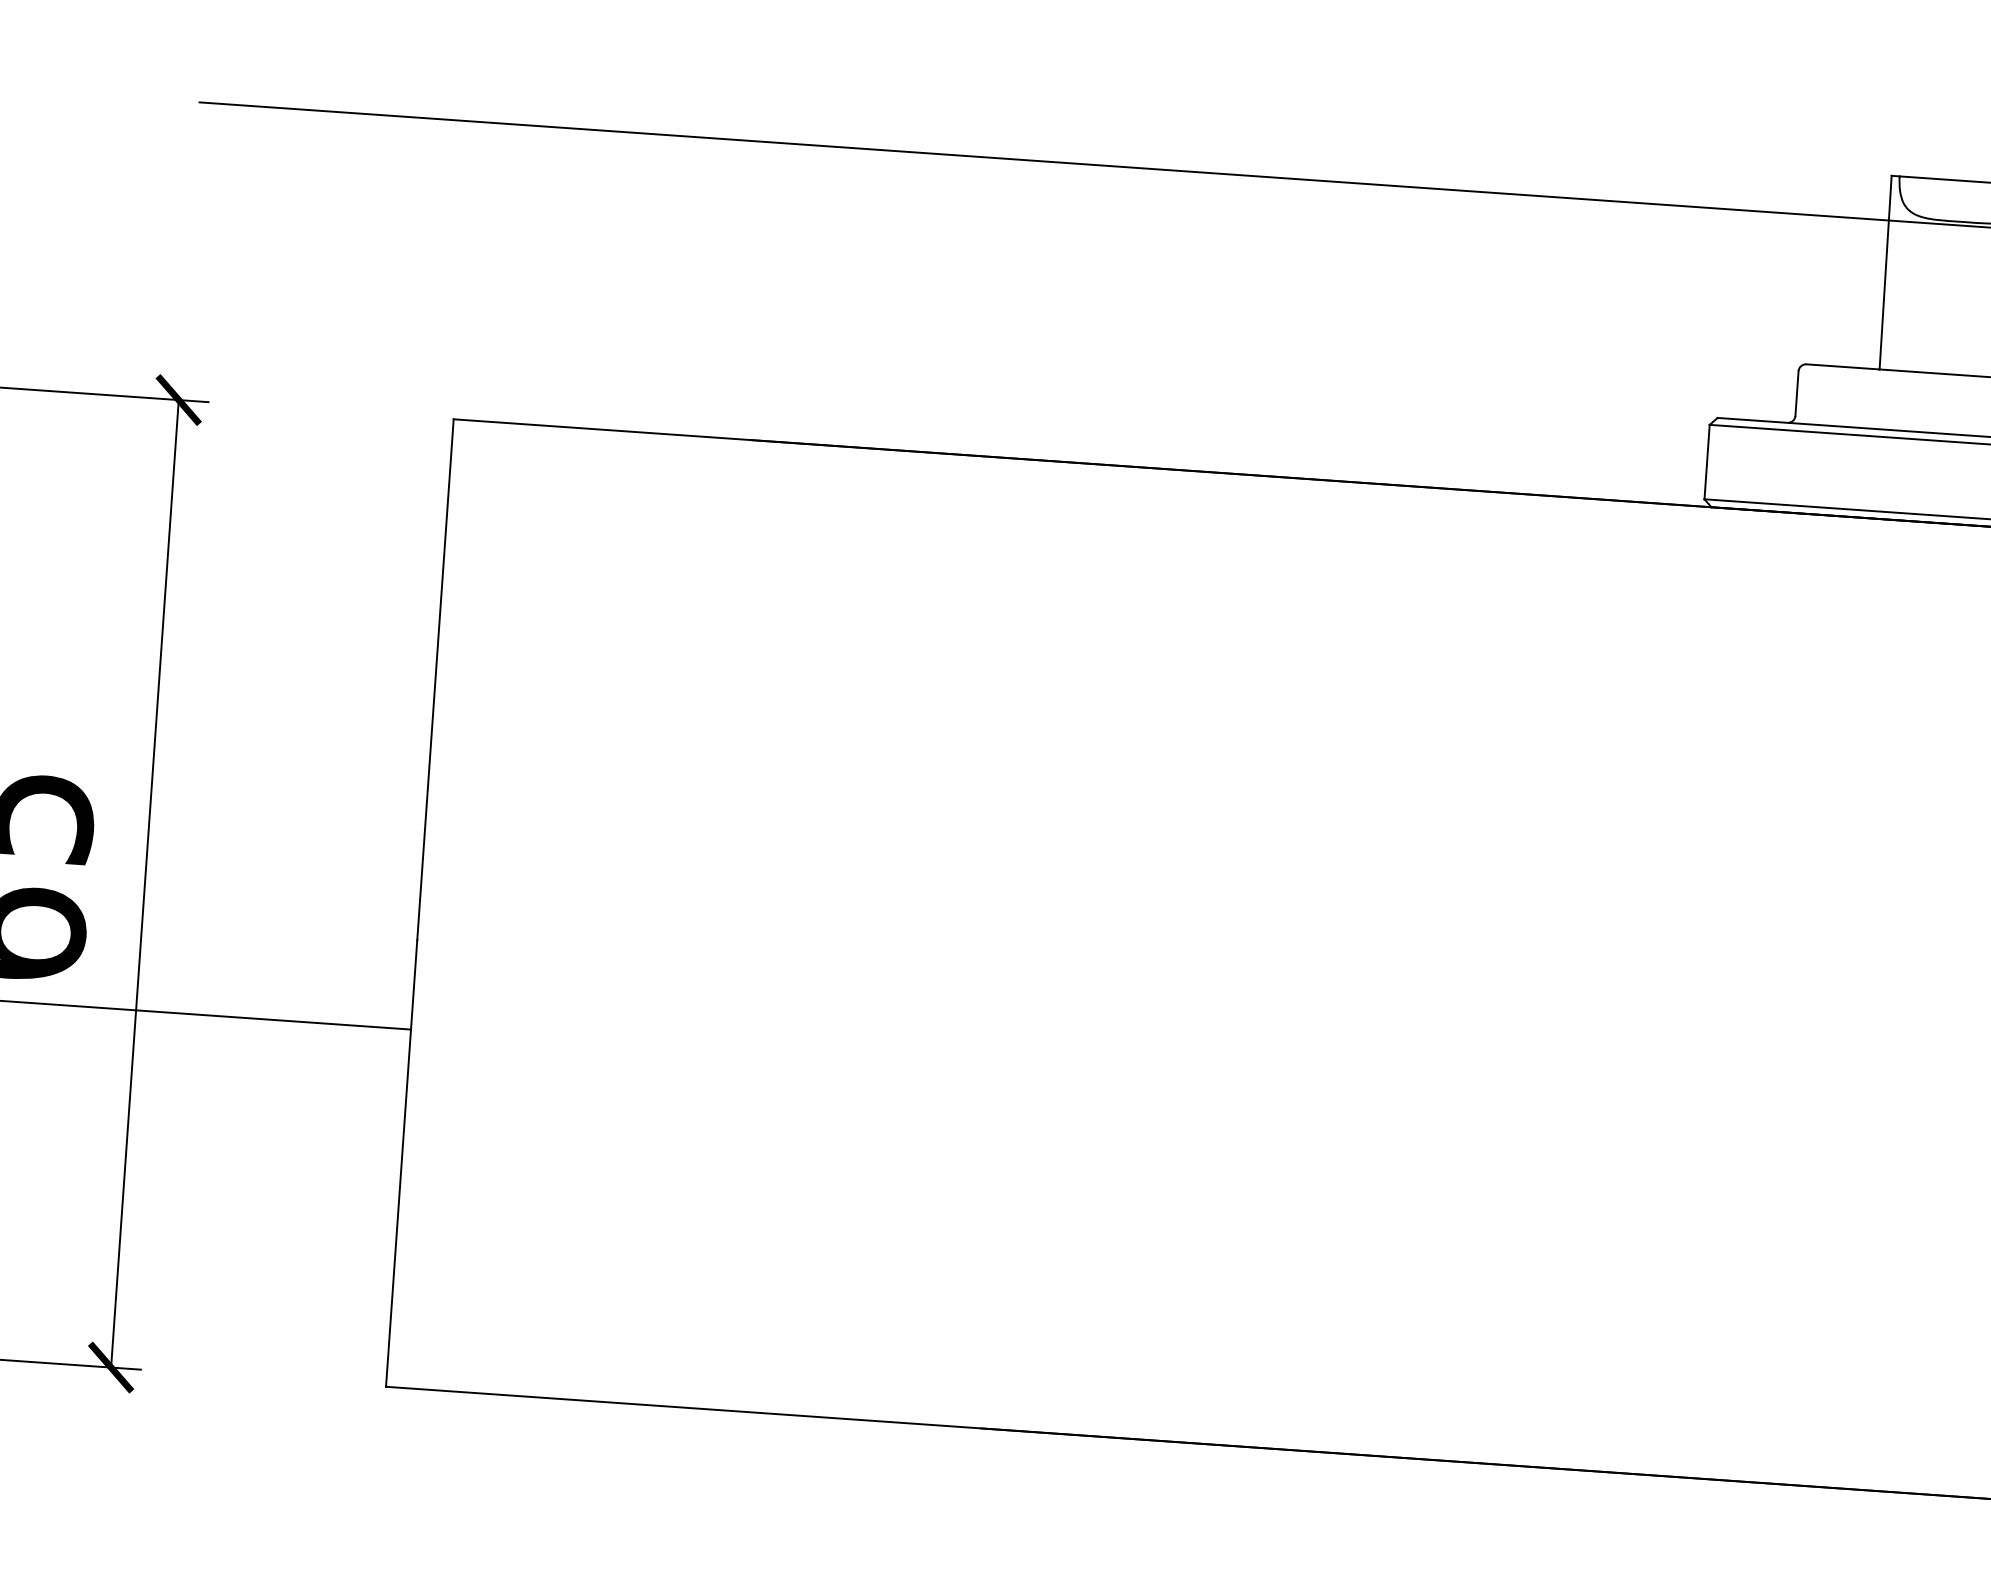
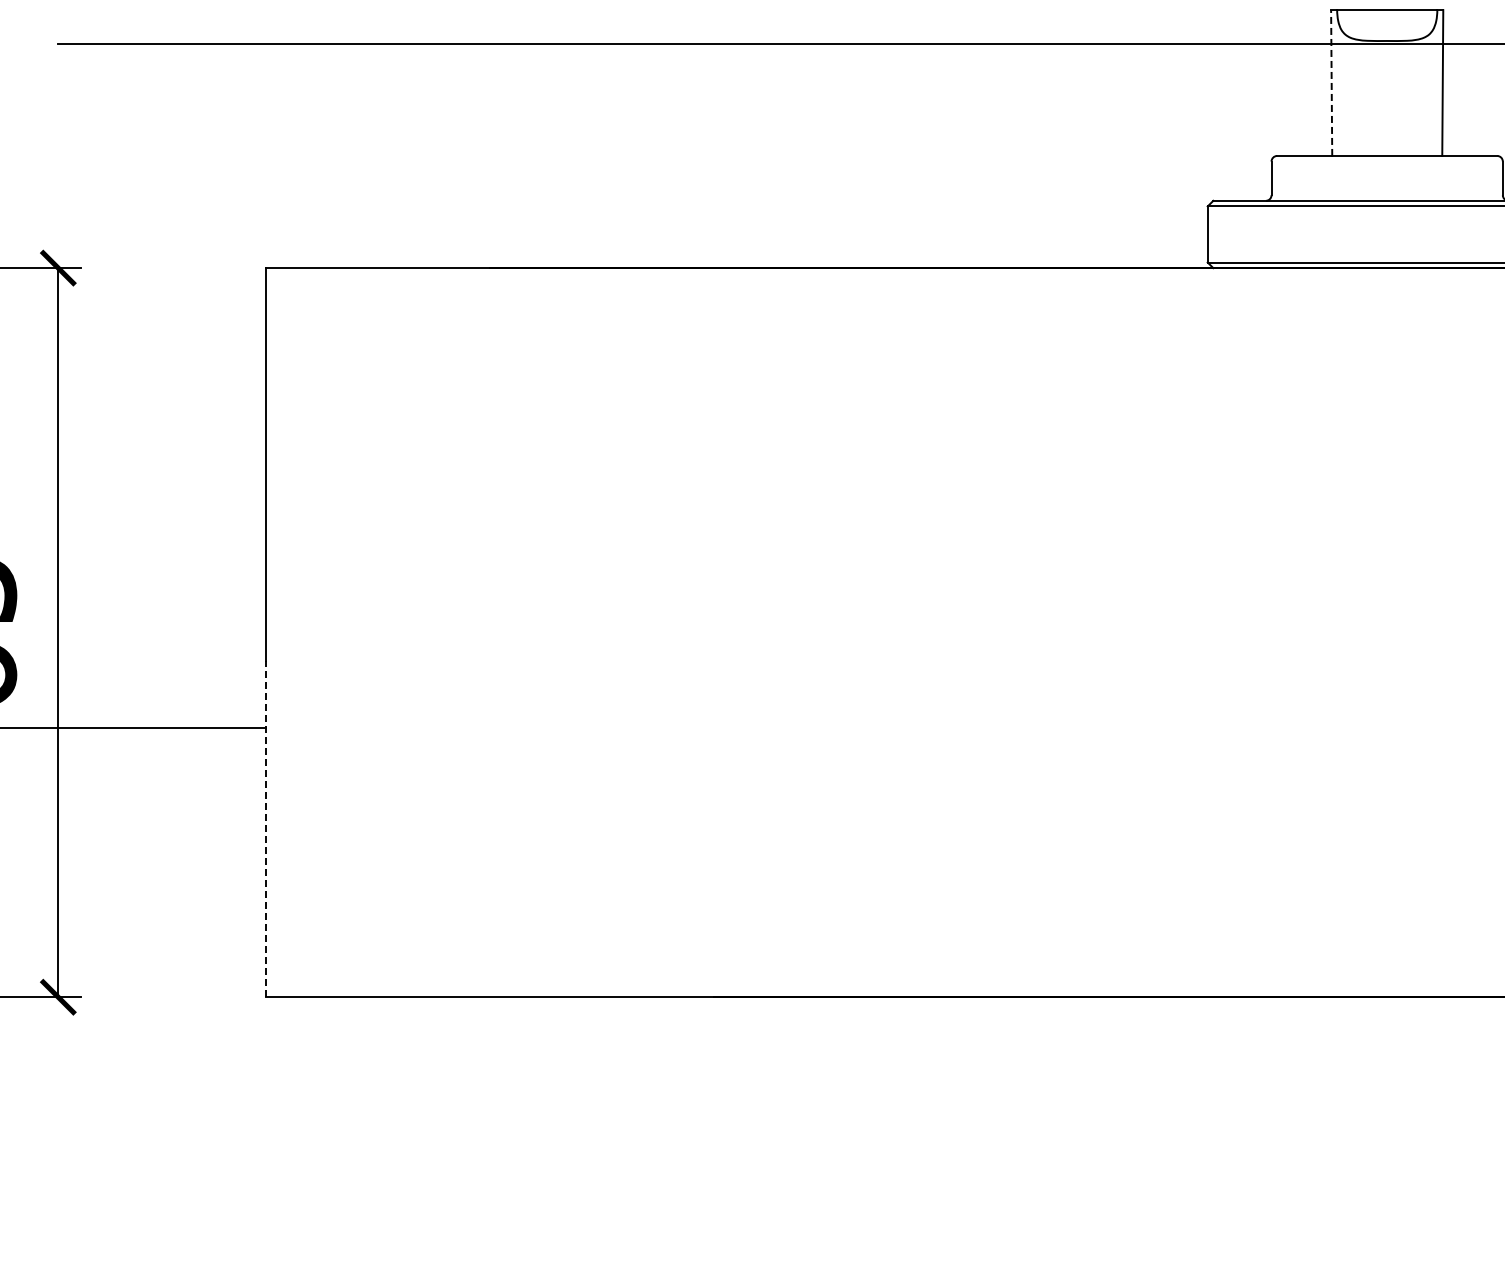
line: (1885, 273) -> (1331, 83), solid -> dashed
line: (401, 1162) -> (265, 828), solid -> dashed

